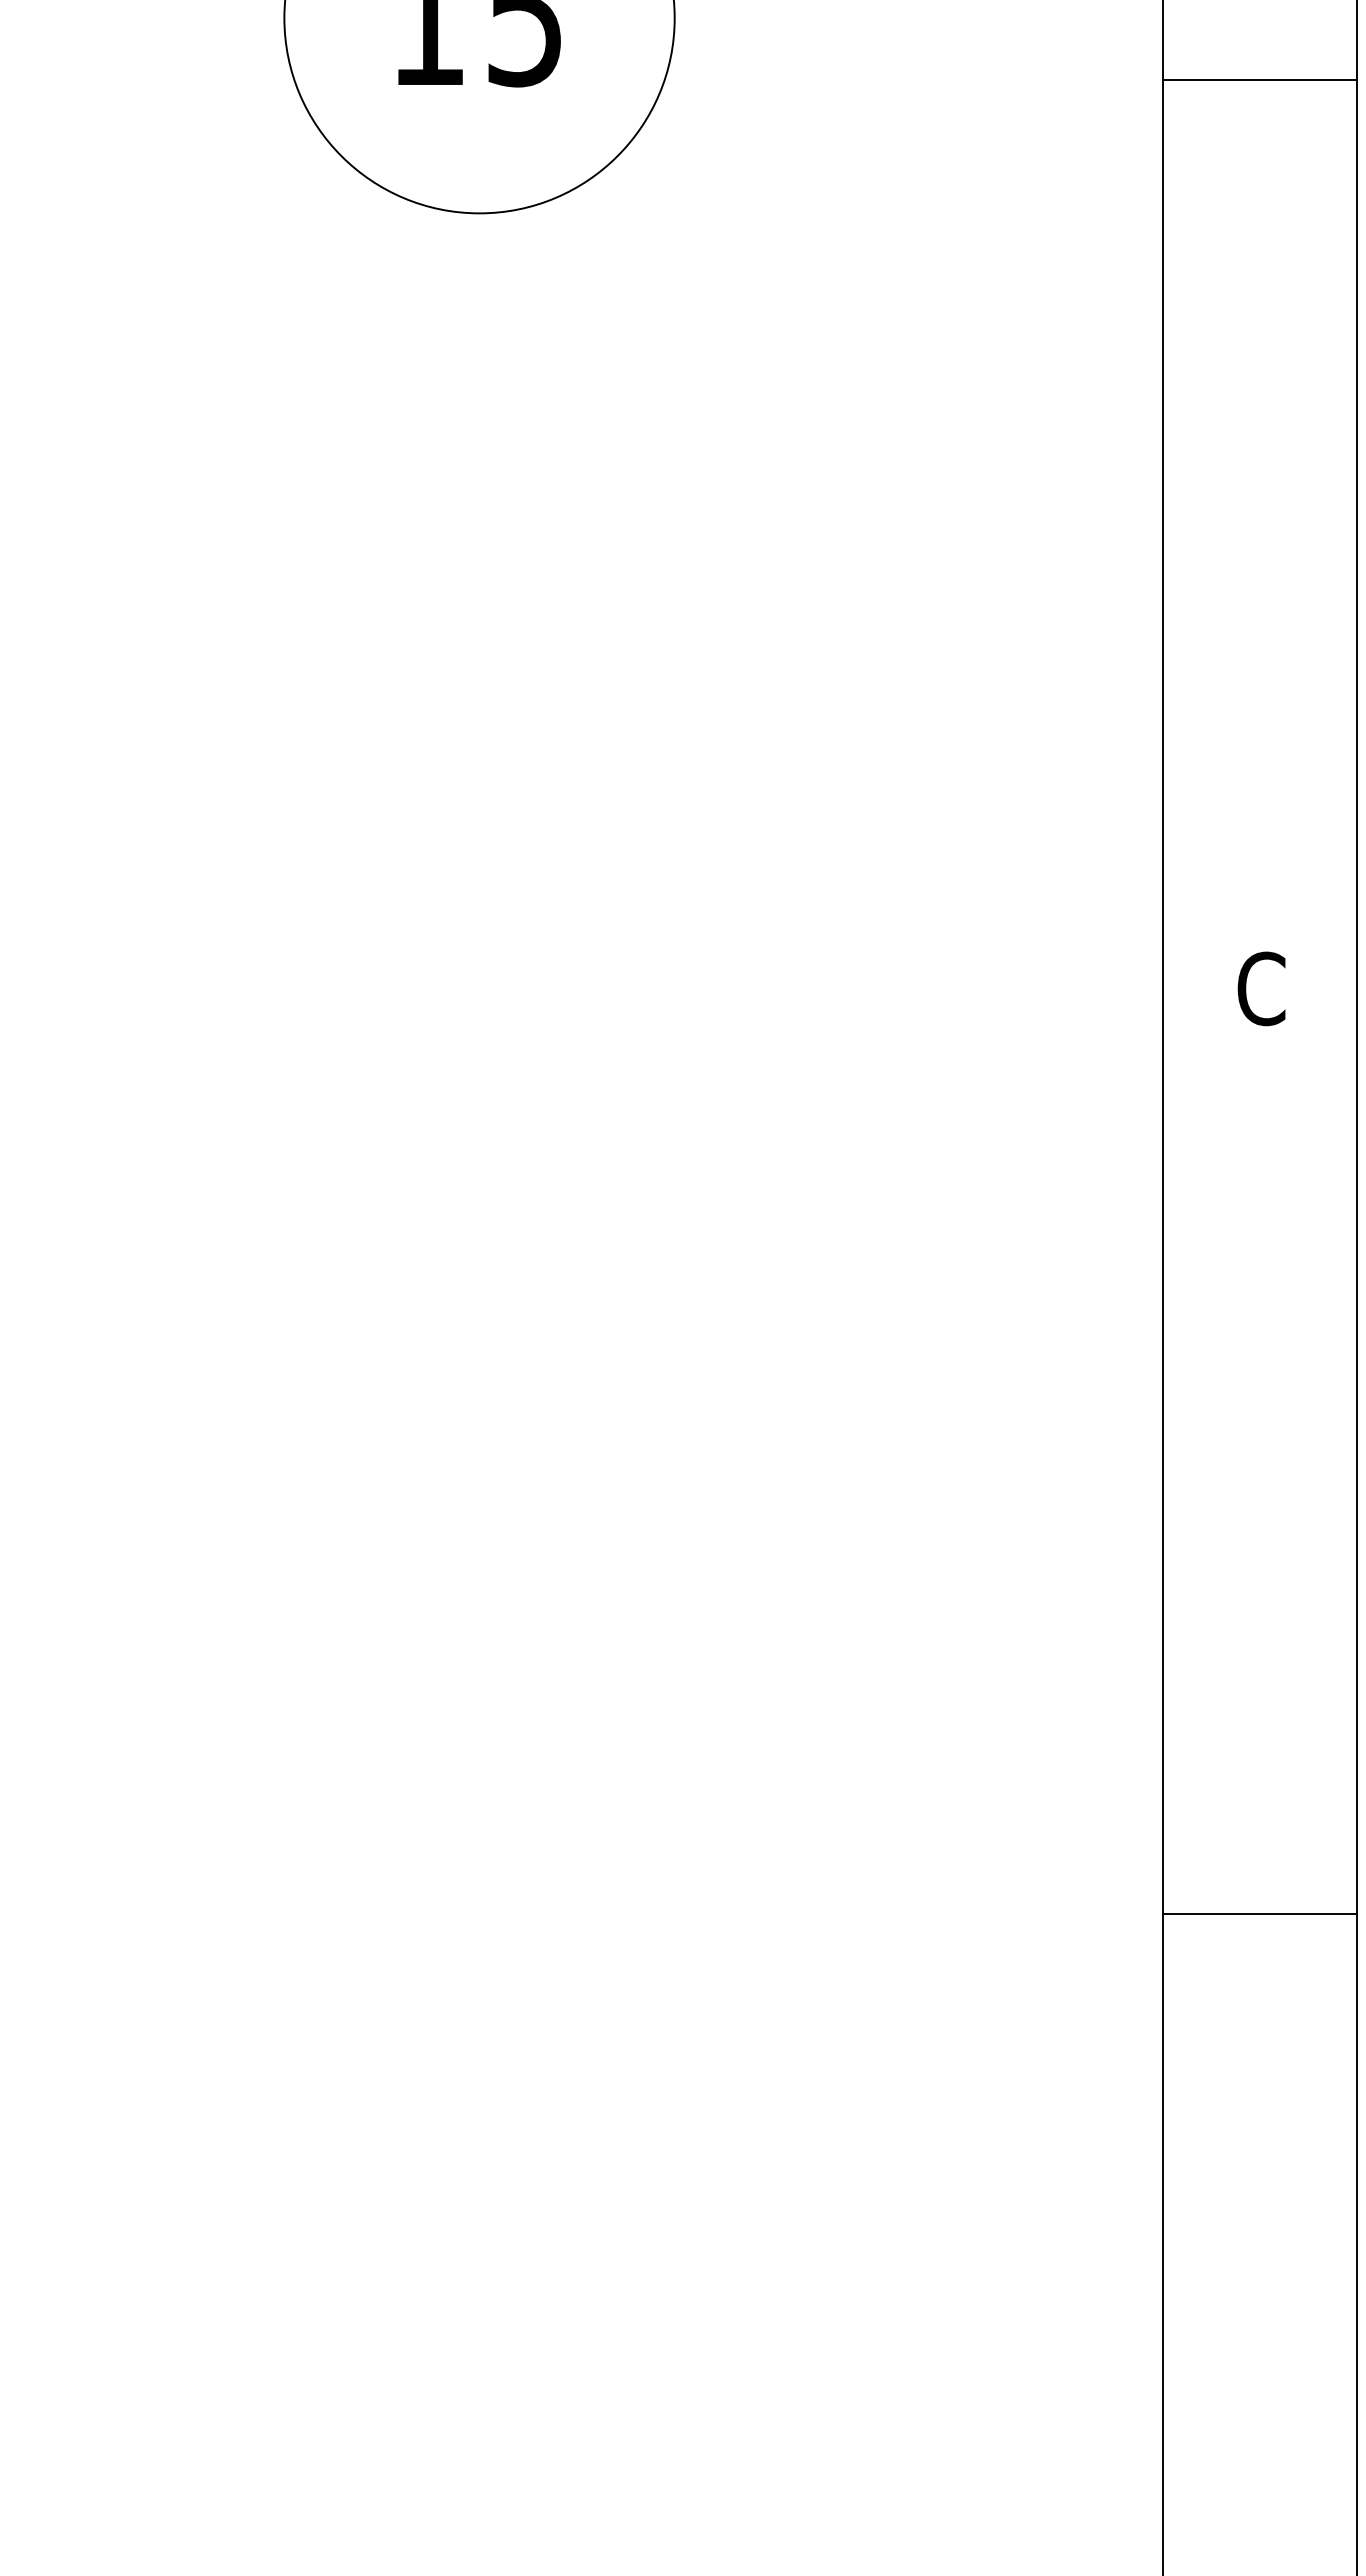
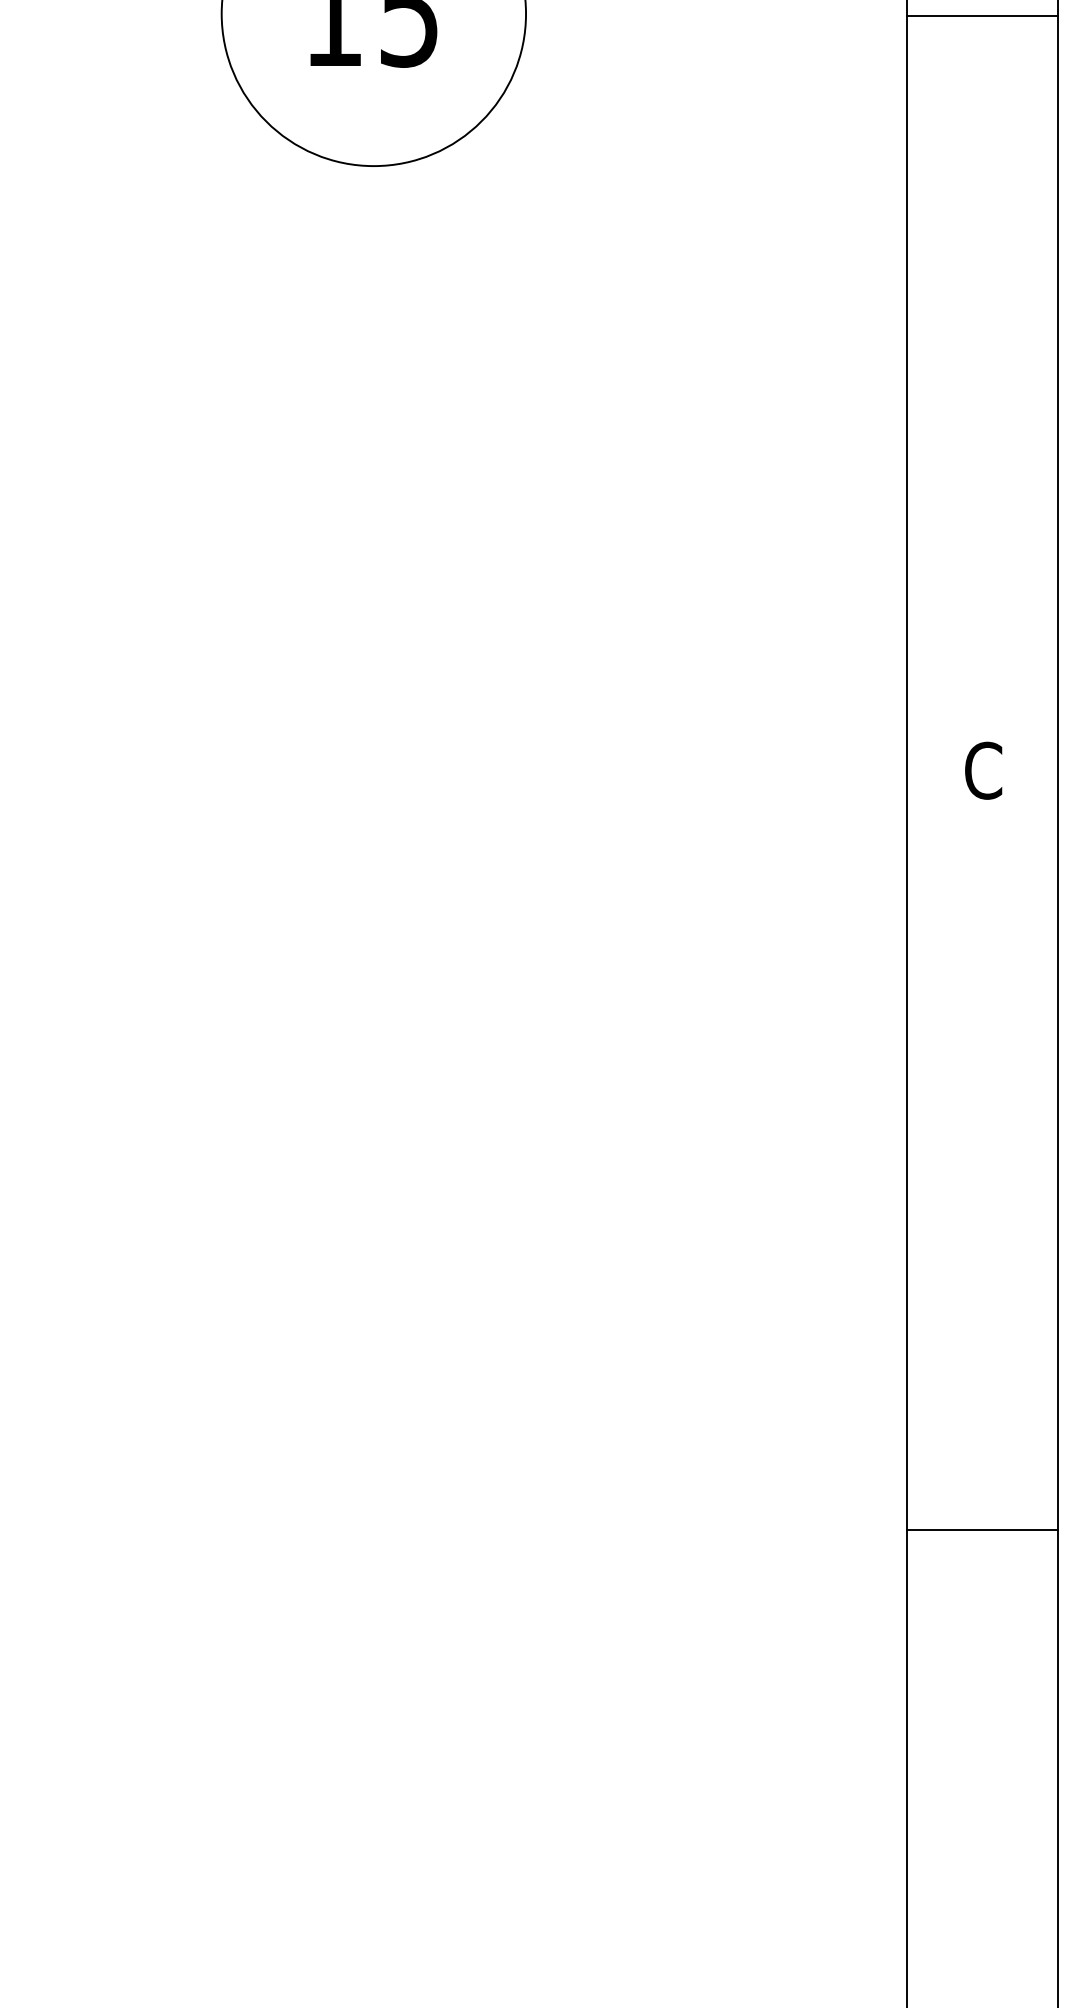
line: (1259, 80) -> (981, 16), moved
line: (1259, 1913) -> (981, 1529), moved

